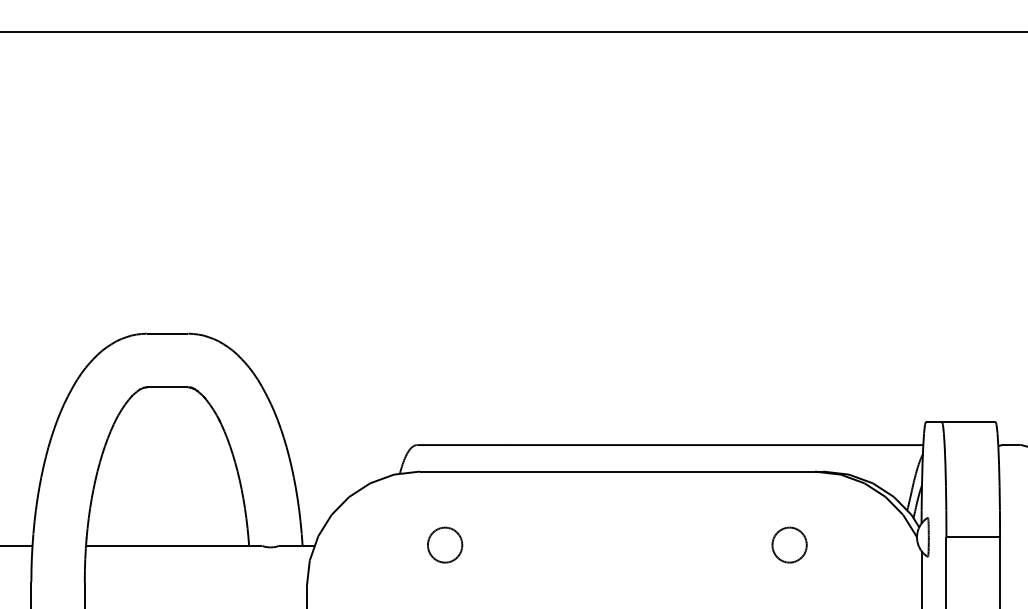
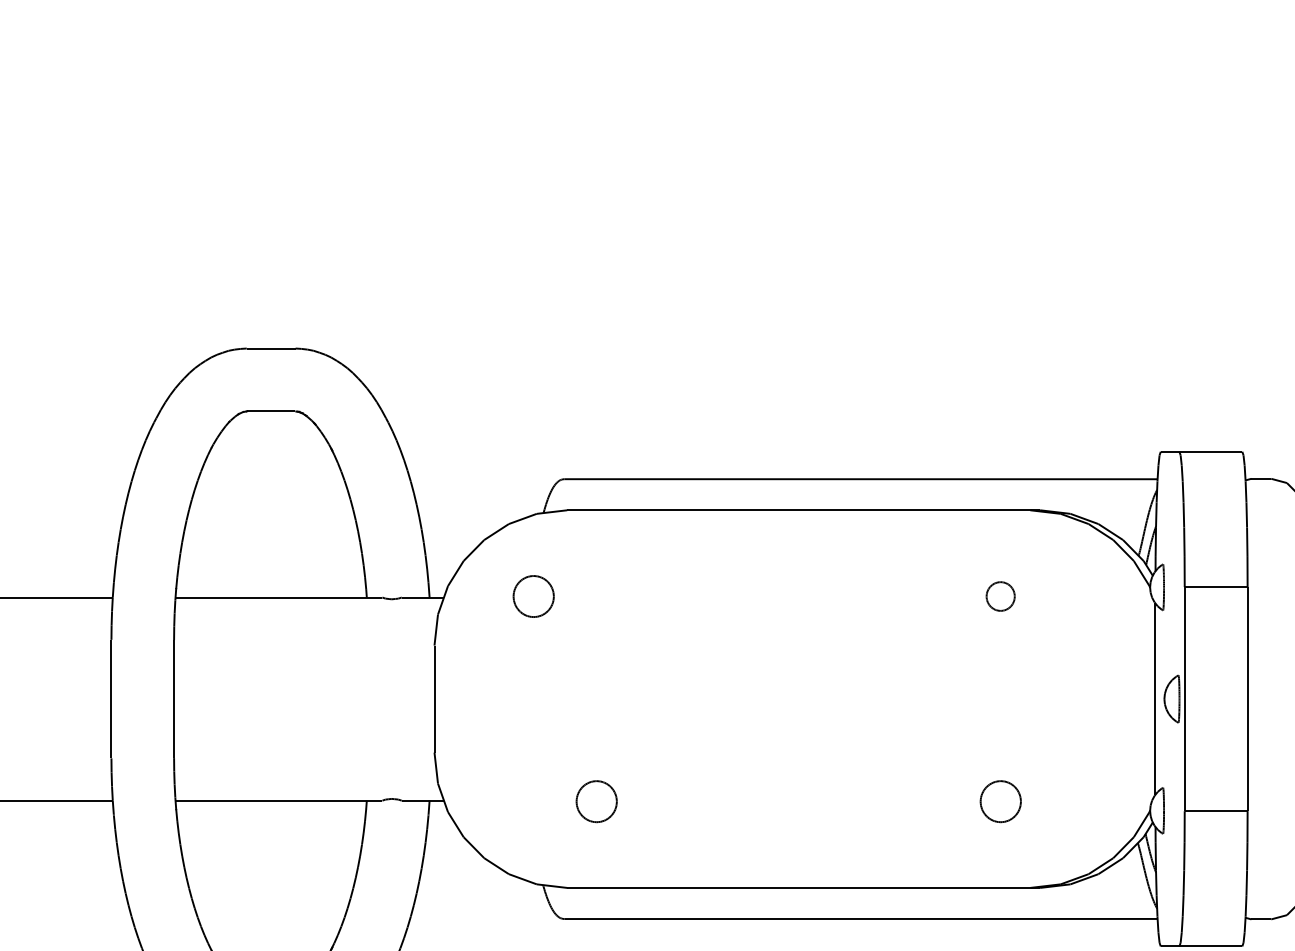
part: (444, 545) -> (533, 596), moved
part: (789, 545) -> (1000, 596), size x0.7

